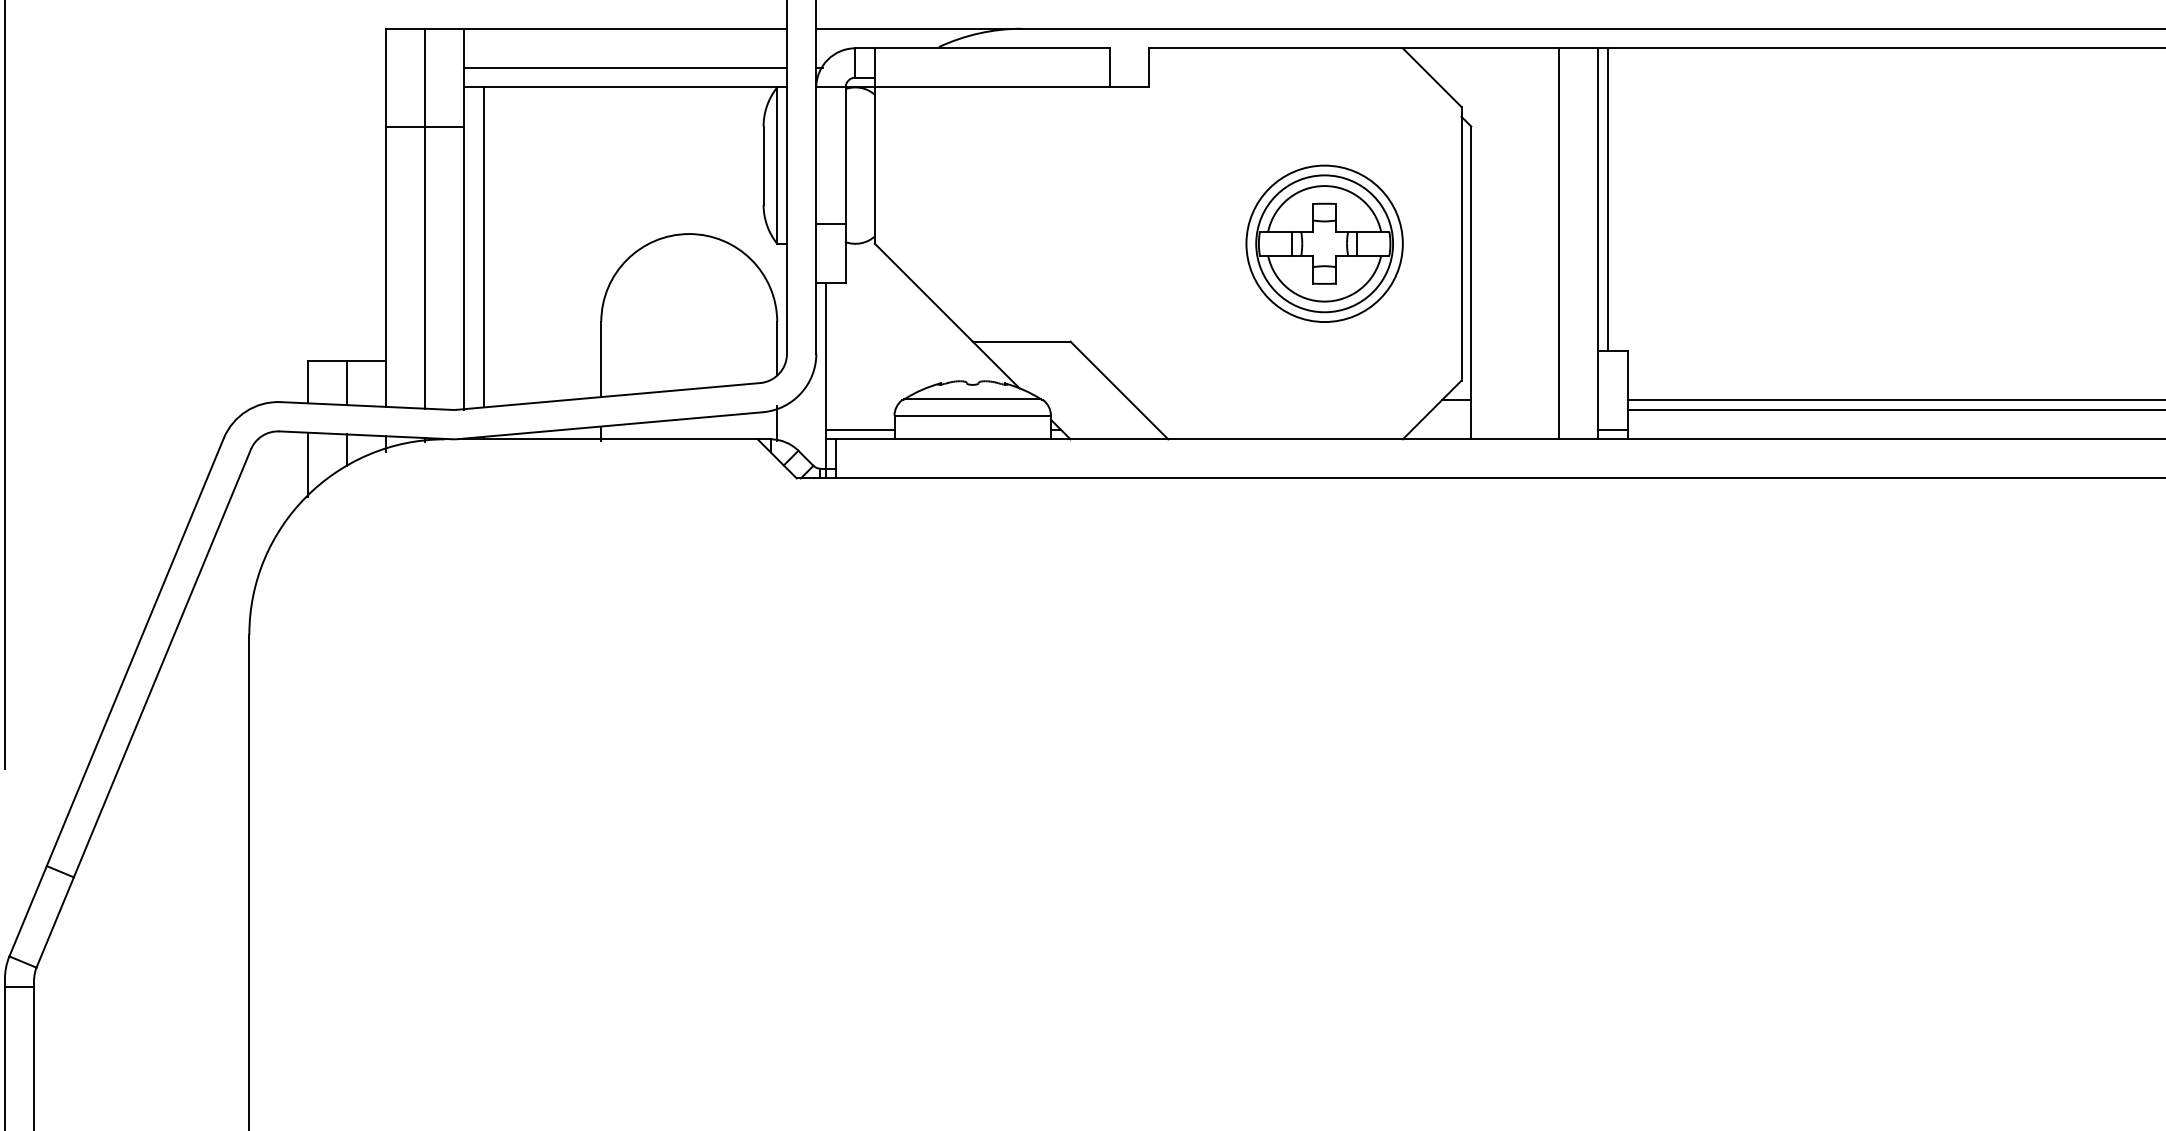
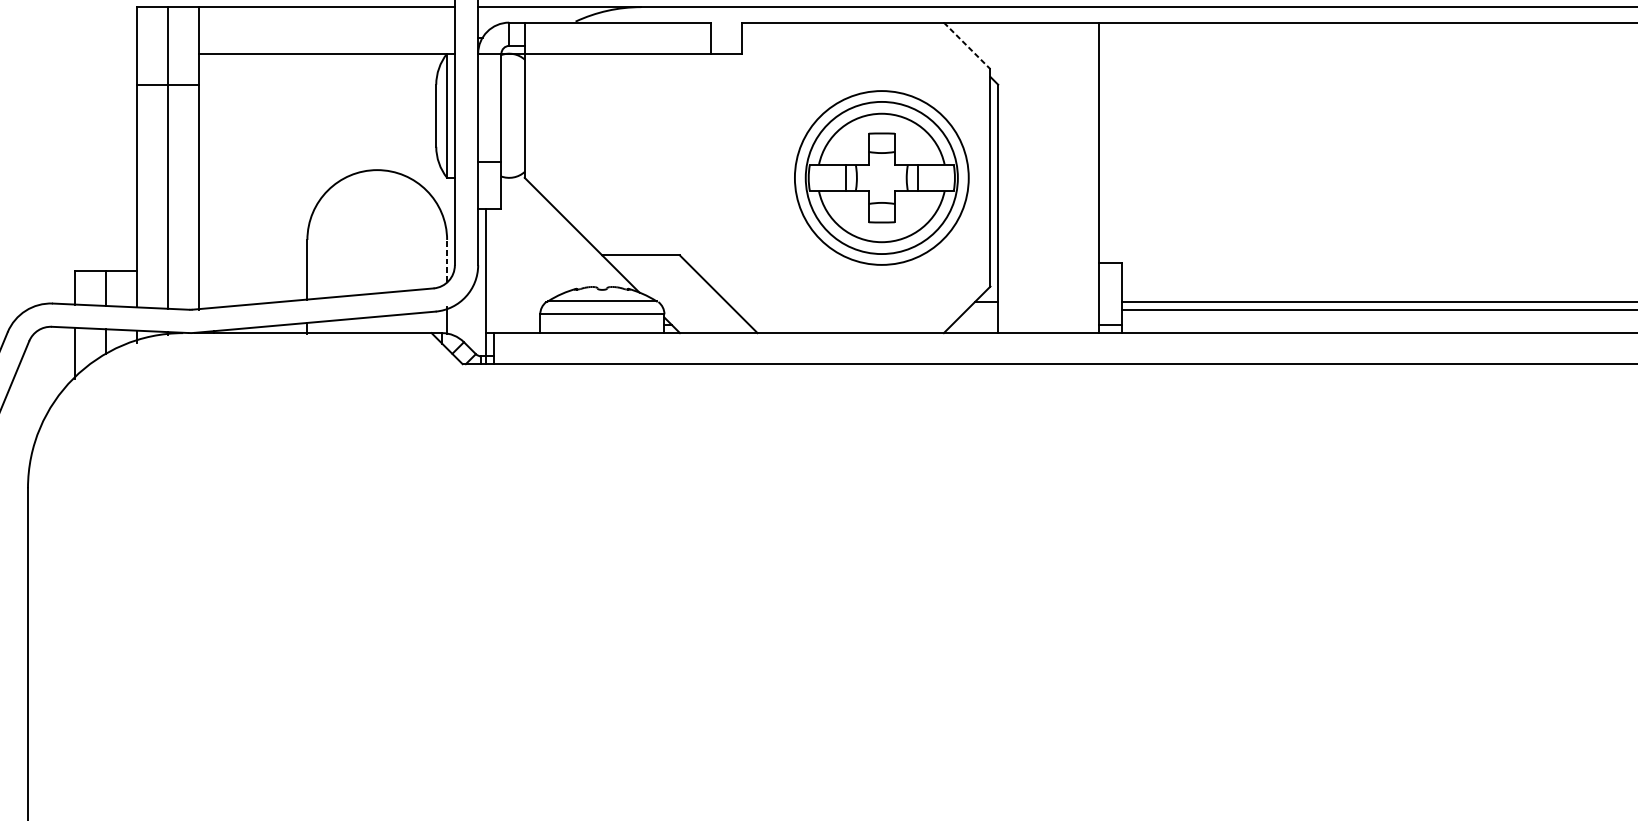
line: (625, 67) -> (326, 37), removed
line: (1432, 78) -> (967, 46), solid -> dashed
line: (1608, 199) -> (1107, 142), removed
part: (1324, 243) -> (881, 177), size x1.4
line: (1559, 243) -> (1068, 177), removed
line: (483, 247) -> (213, 180), removed
line: (777, 347) -> (447, 260), solid -> dashed
line: (860, 429) -> (513, 325), removed

